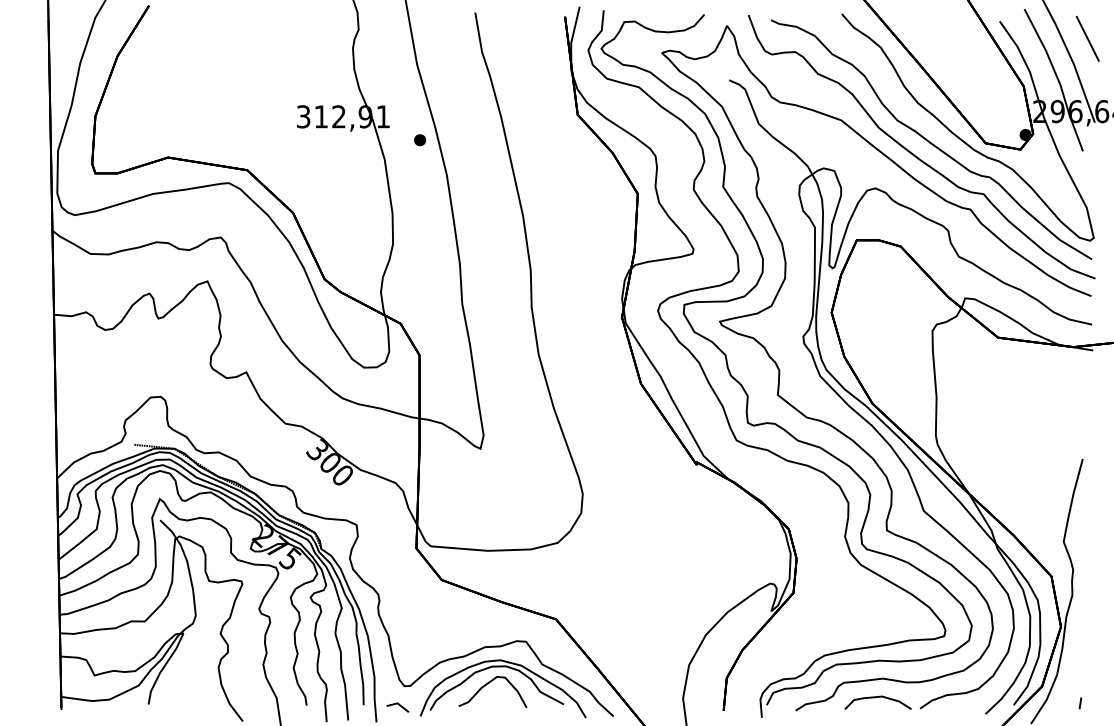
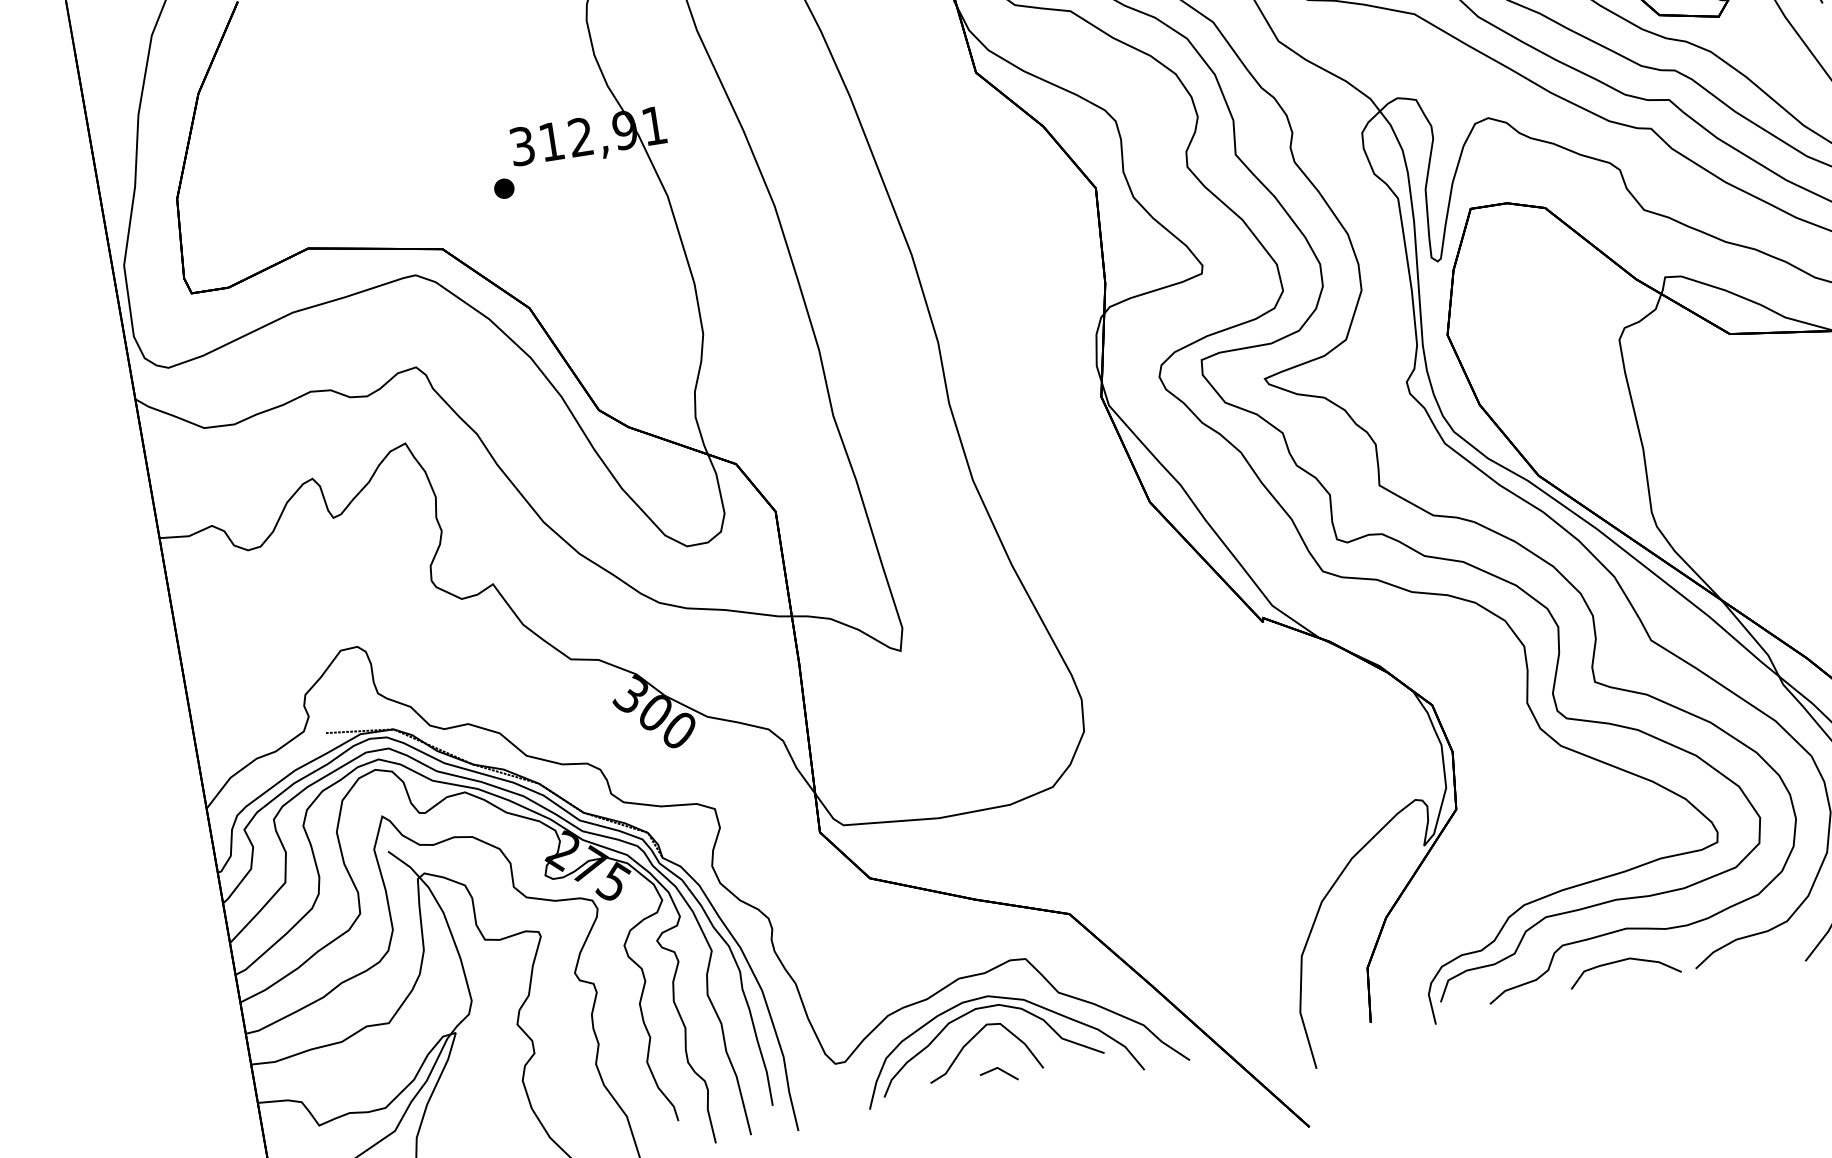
part: (420, 140) -> (505, 189), moved
line: (398, 705) -> (999, 1071), moved

